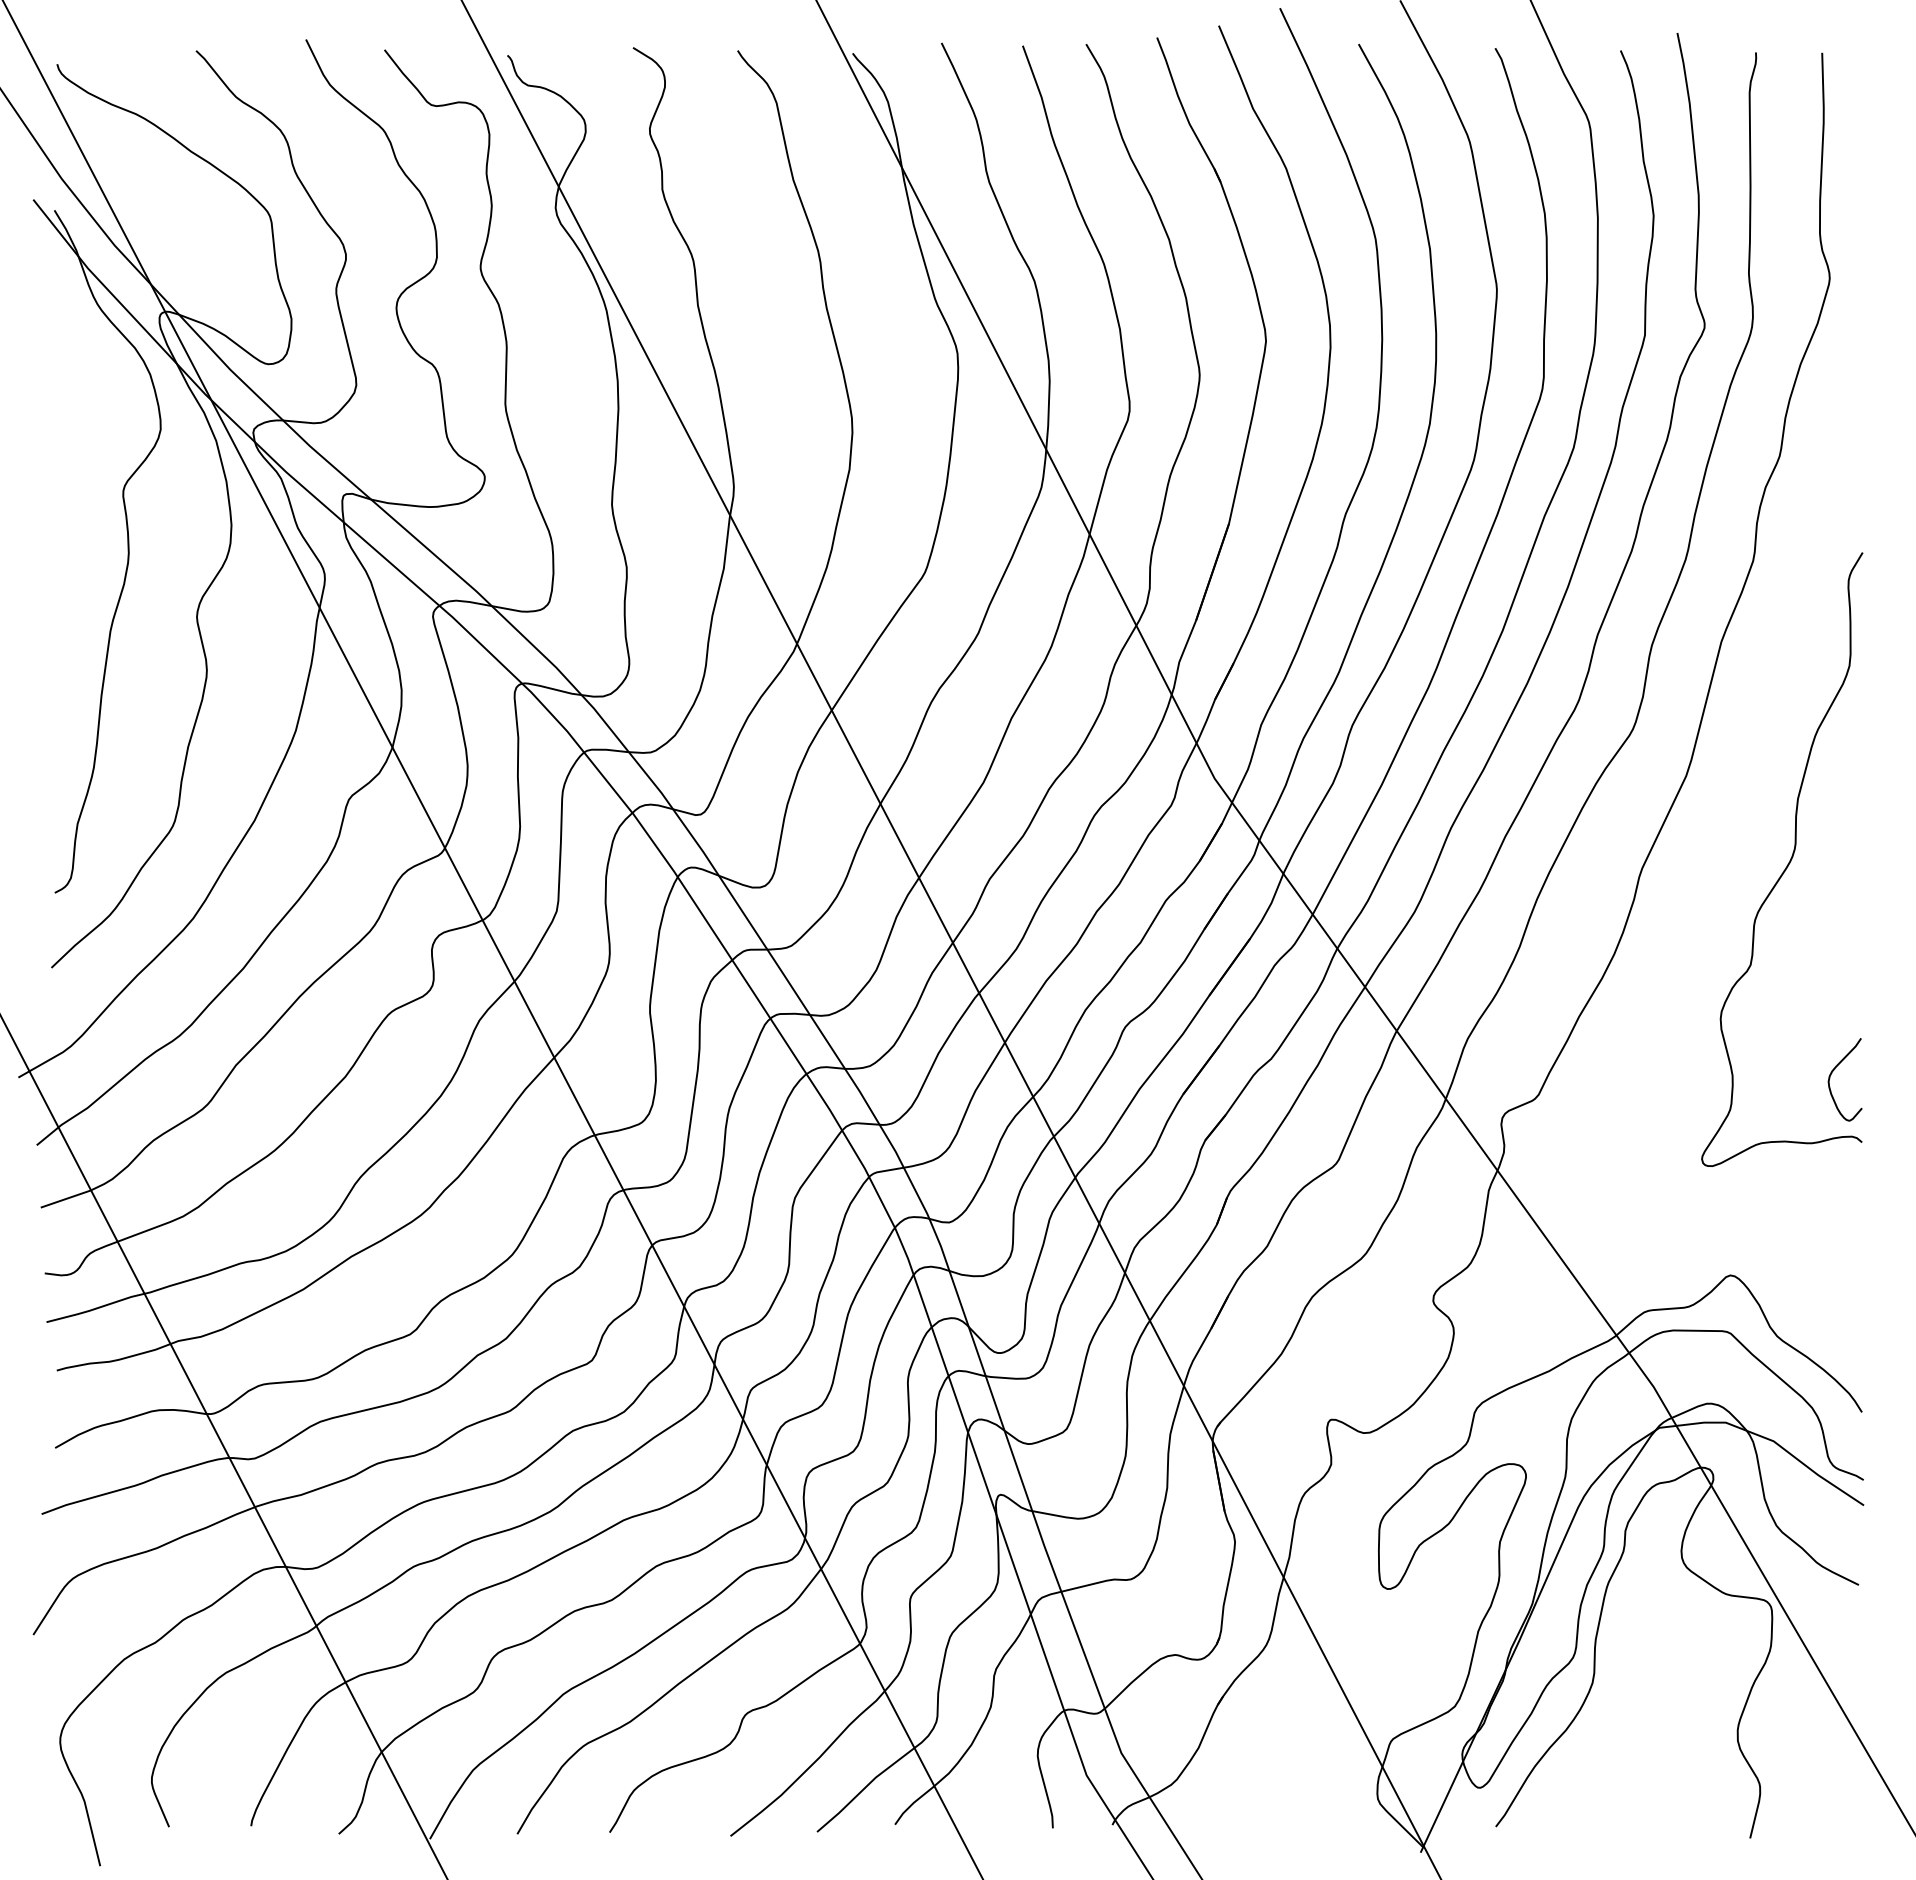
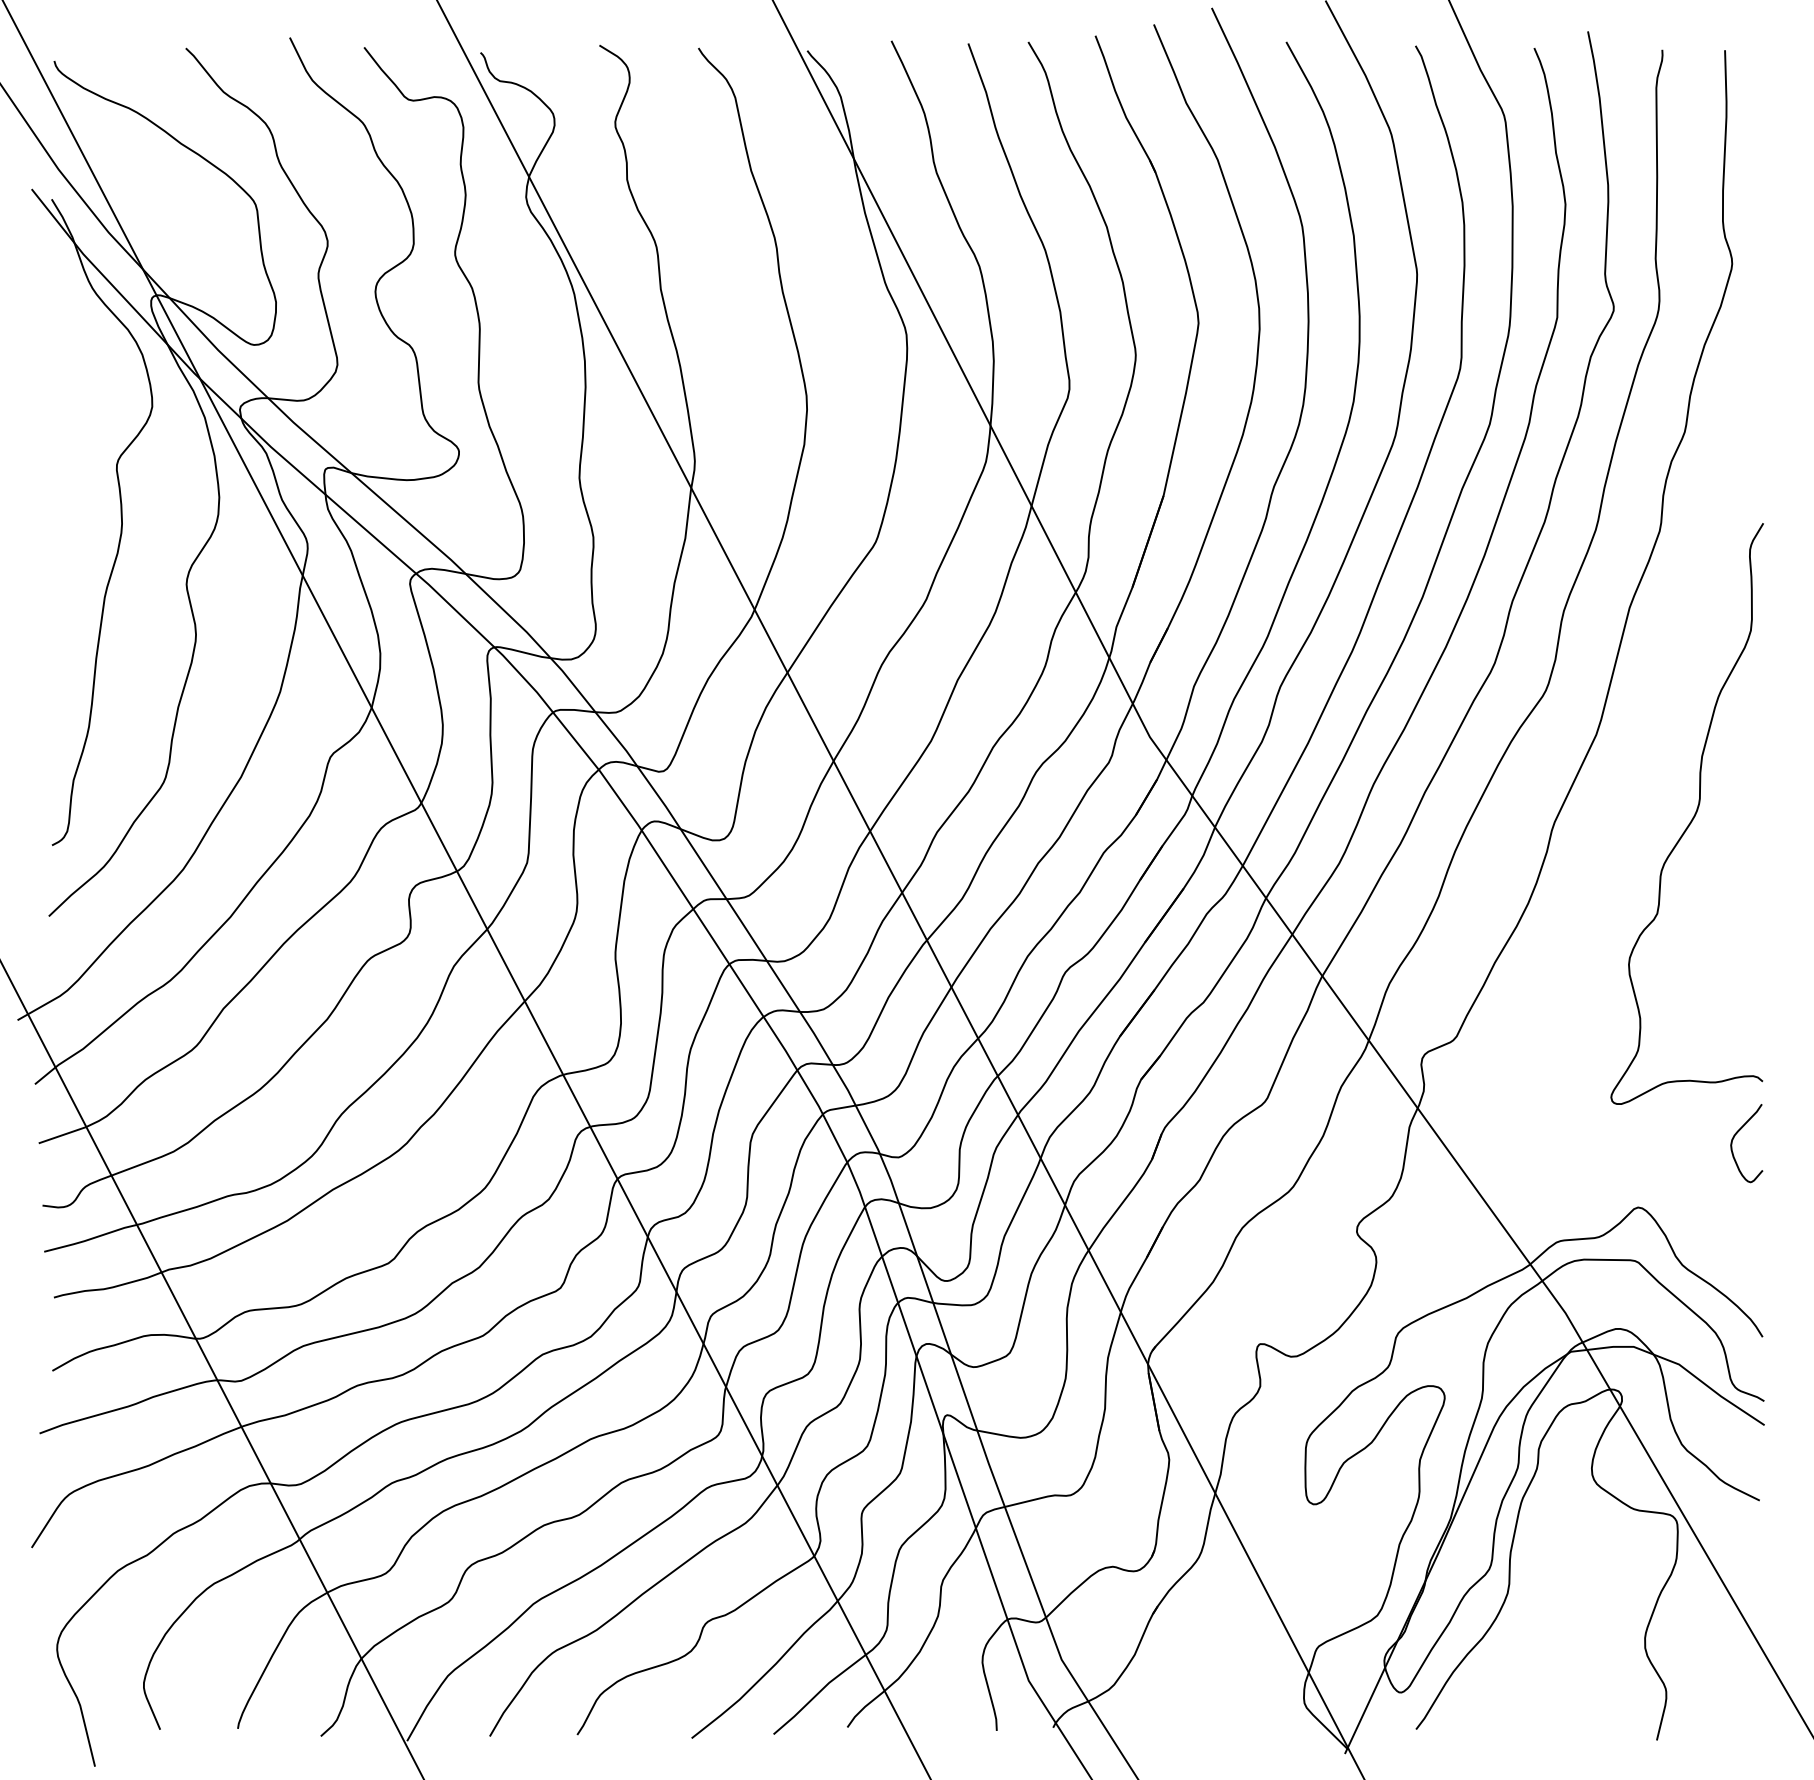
curve: (1832, 1073) -> (1734, 1137), moved

